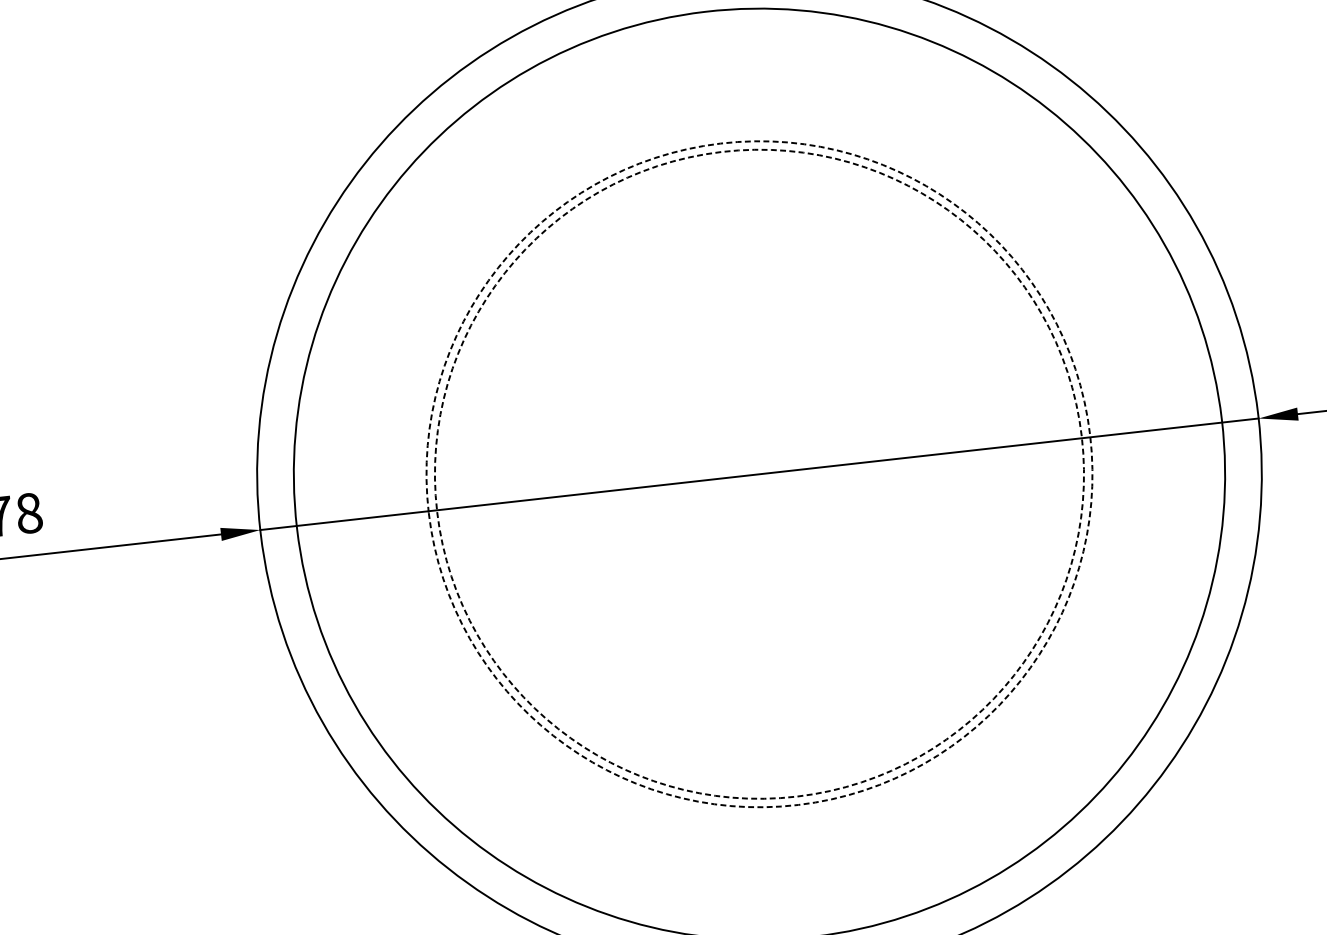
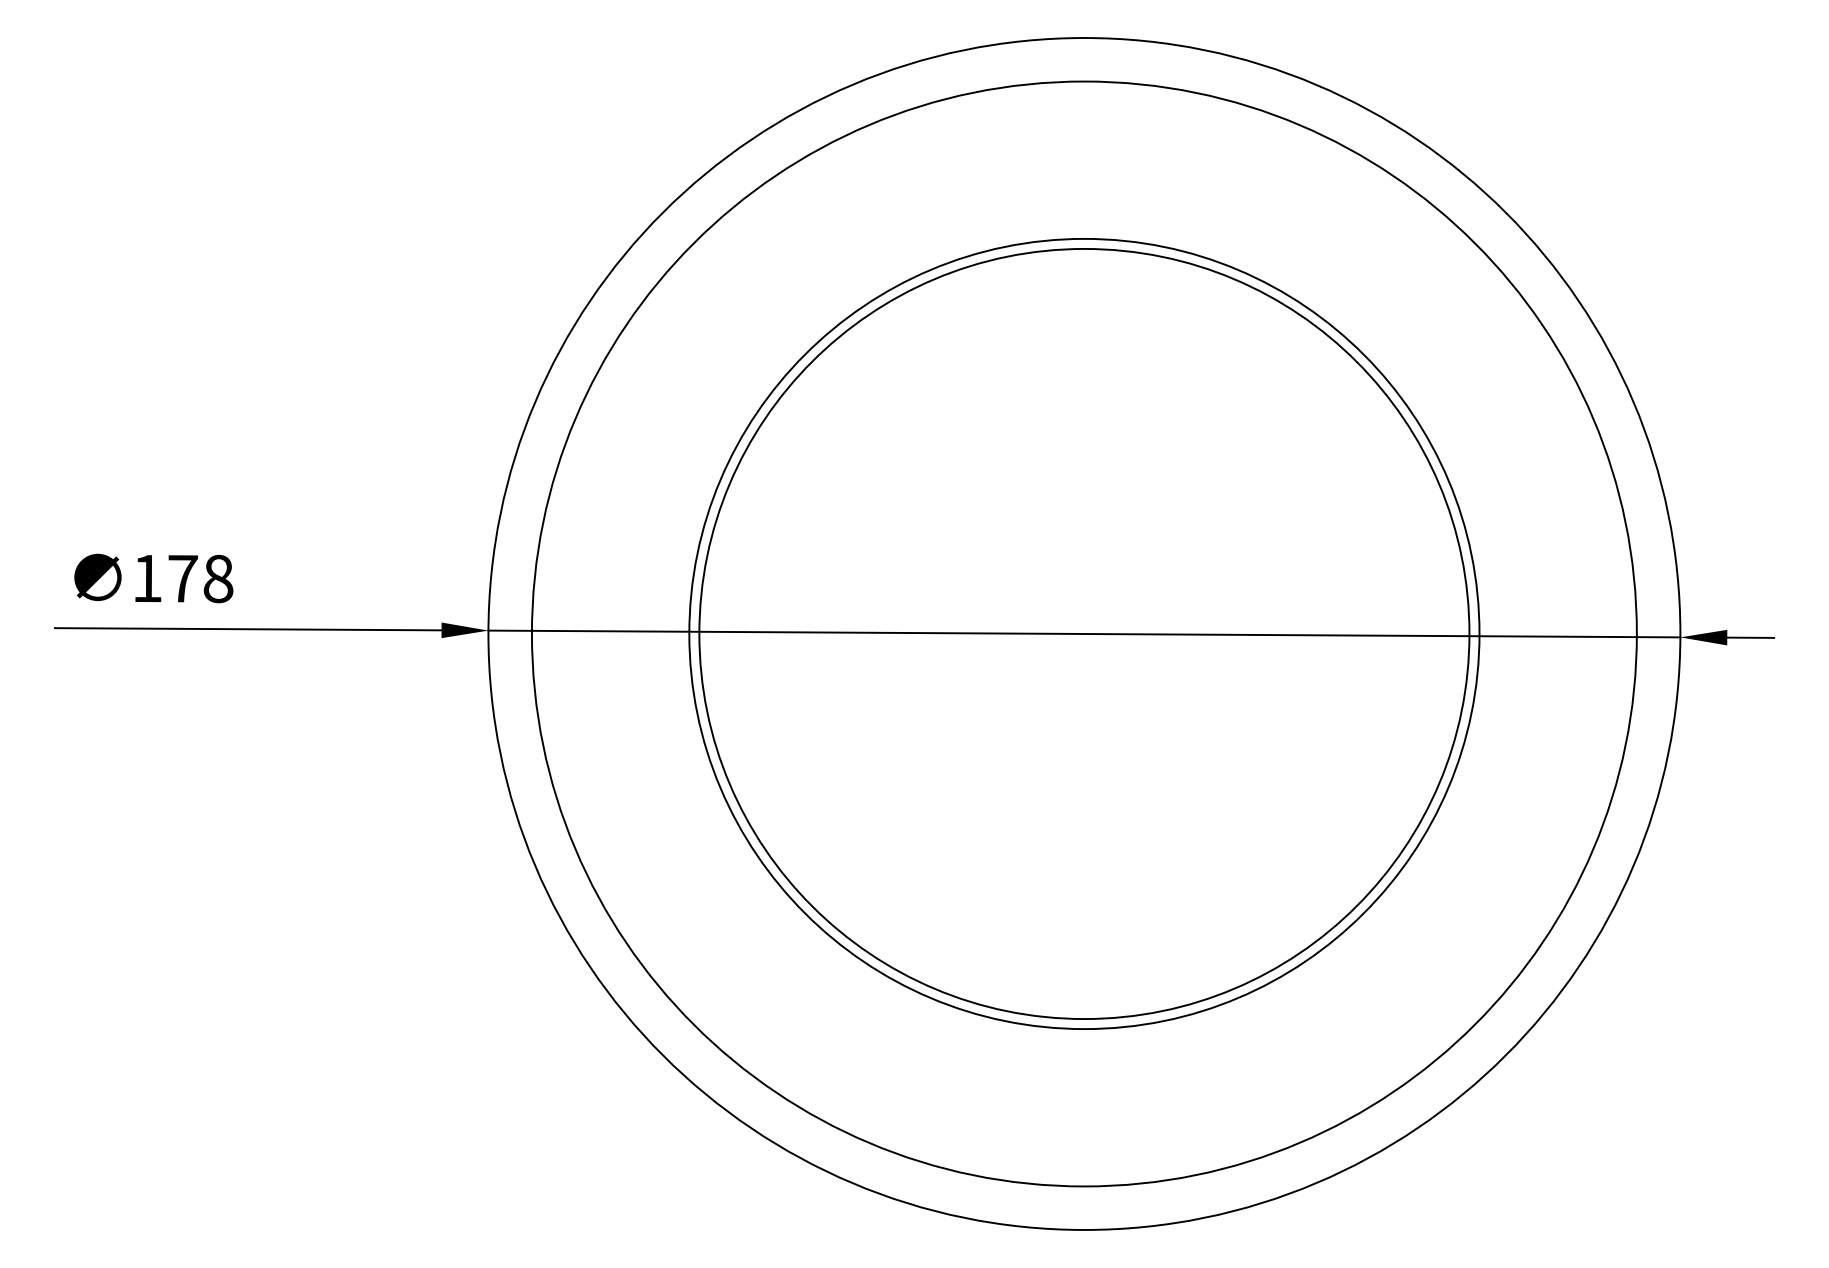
circle: (759, 473) -> (1084, 633), dashed -> solid
circle: (759, 473) -> (1084, 633), dashed -> solid

